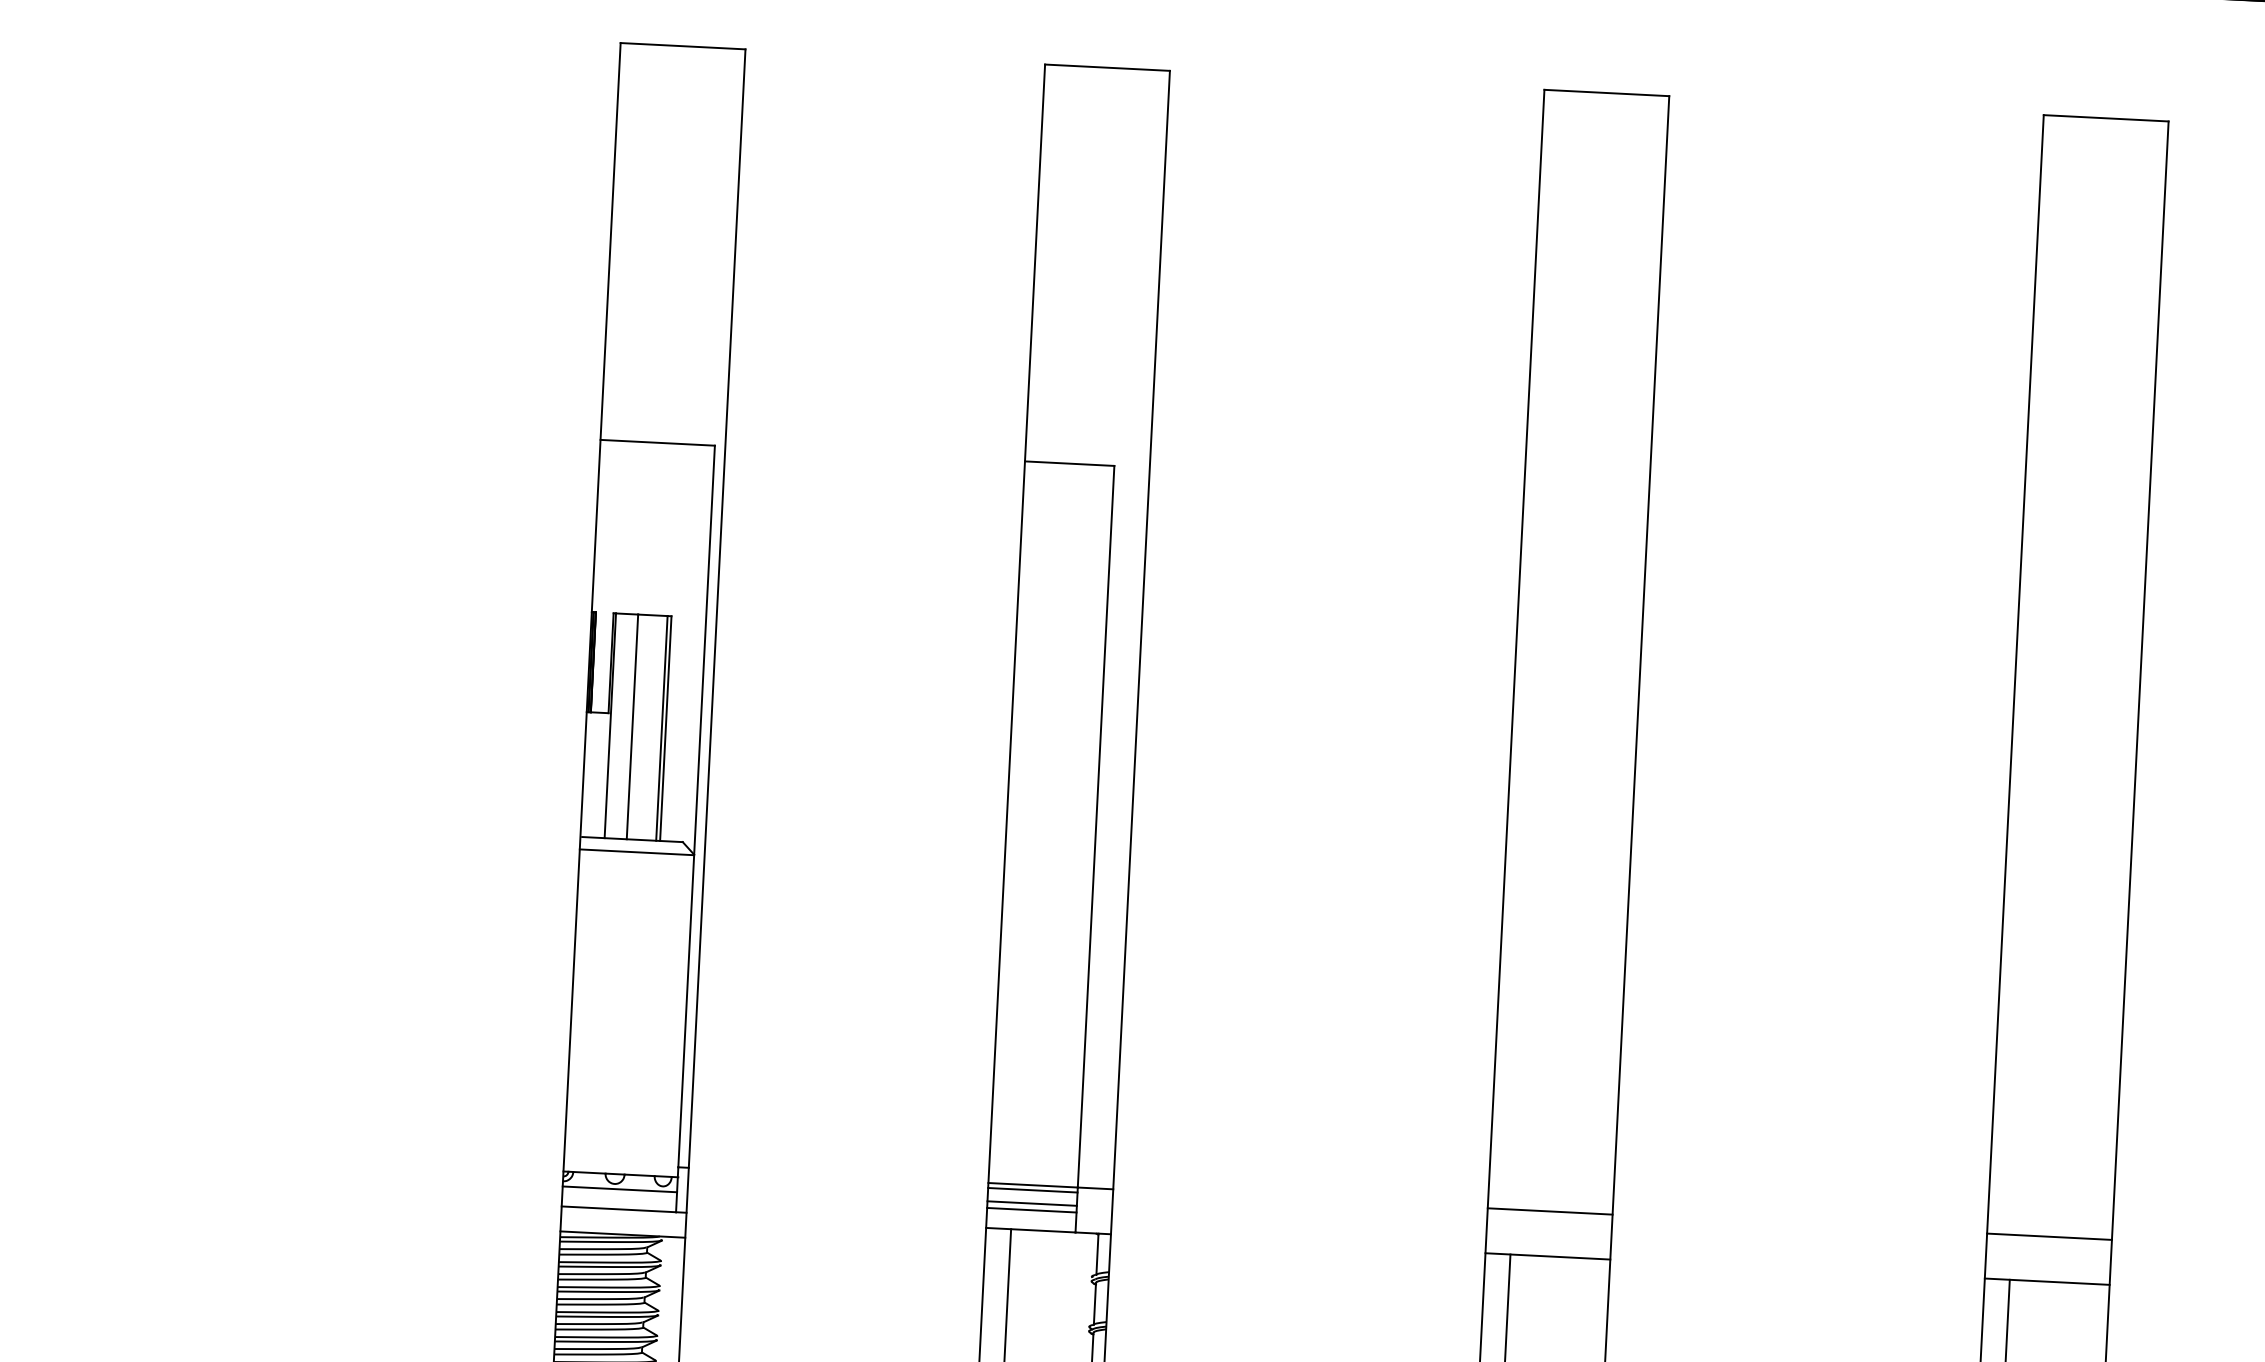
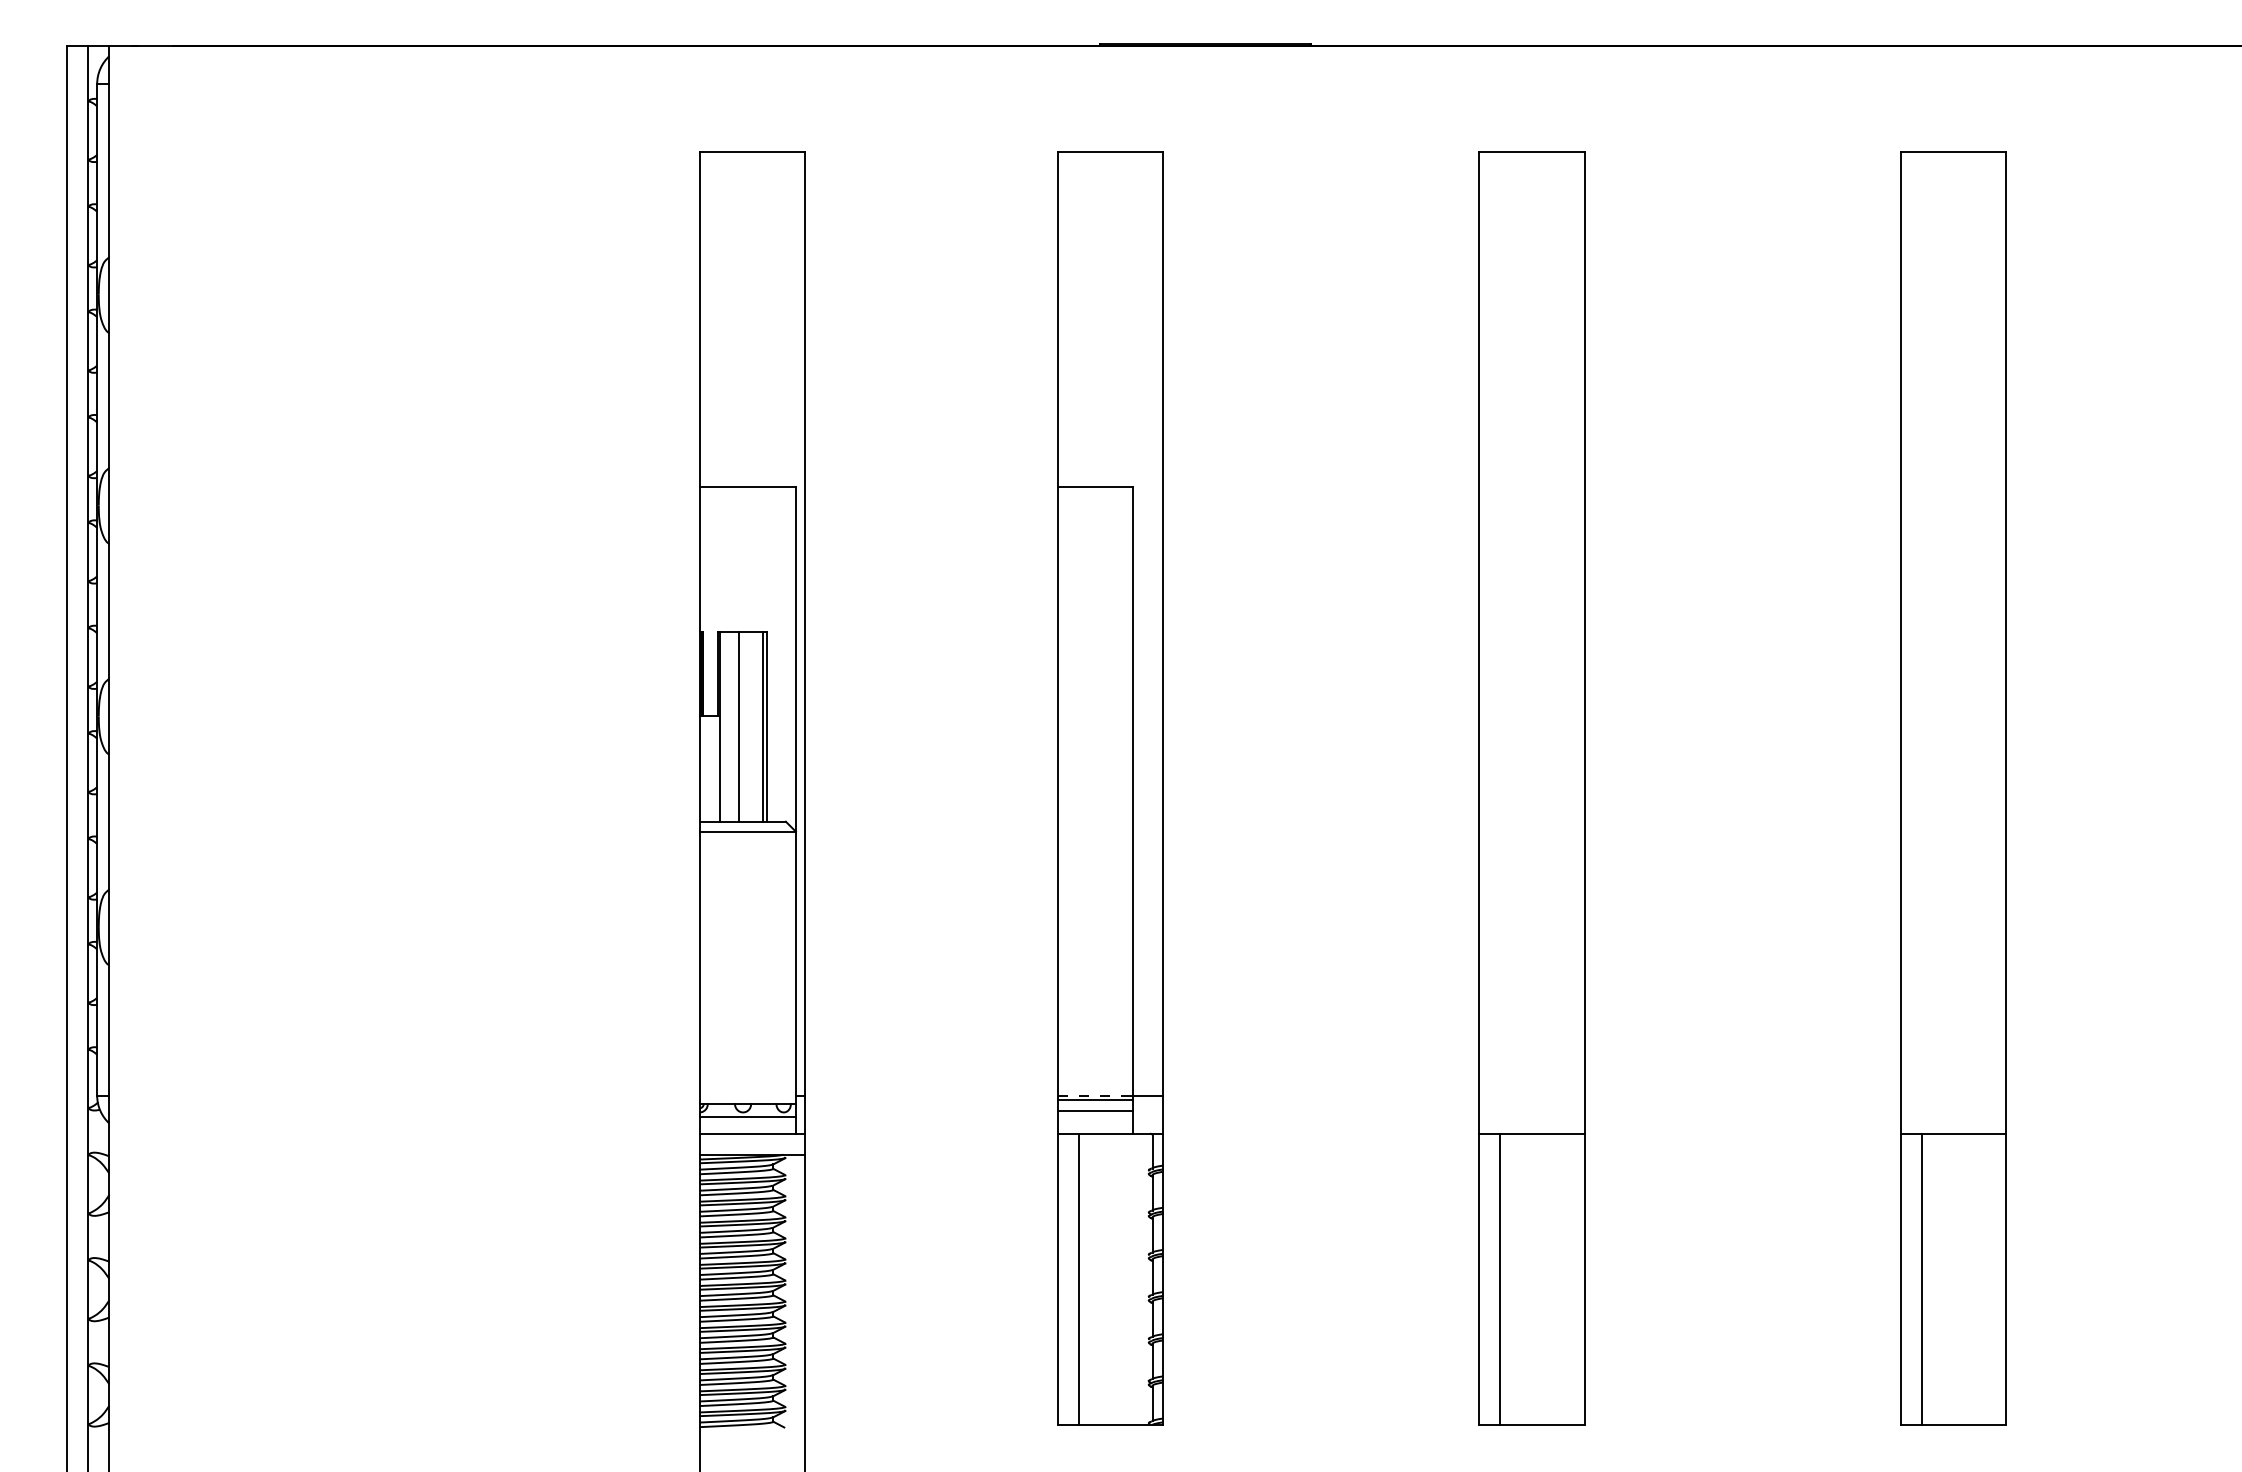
line: (1033, 1185) -> (1095, 1095), solid -> dashed
line: (1031, 1209) -> (1095, 1116), removed
line: (1549, 1211) -> (1531, 1095), removed
line: (2049, 1236) -> (1953, 1095), removed

